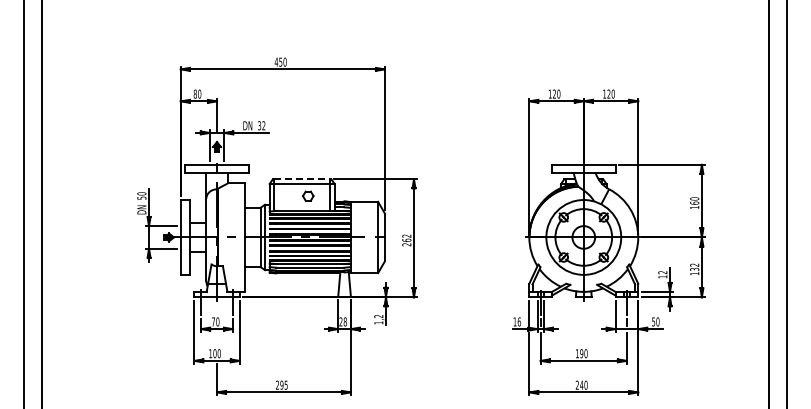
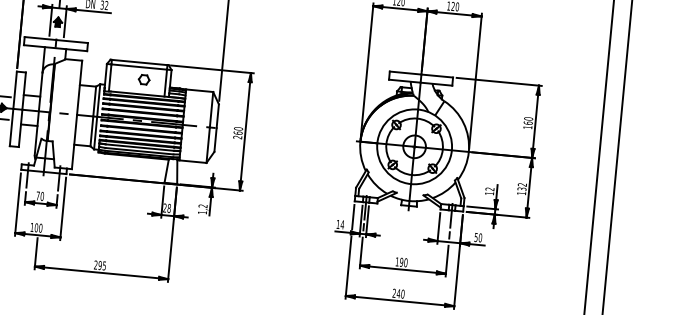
line: (302, 179) -> (140, 62), dashed -> solid
text: (406, 235) -> (238, 128), 262 -> 260
text: (518, 321) -> (341, 224), 16 -> 14

